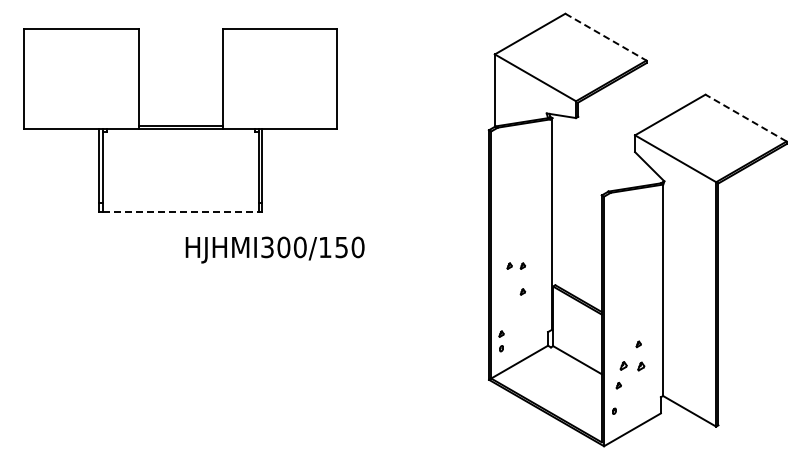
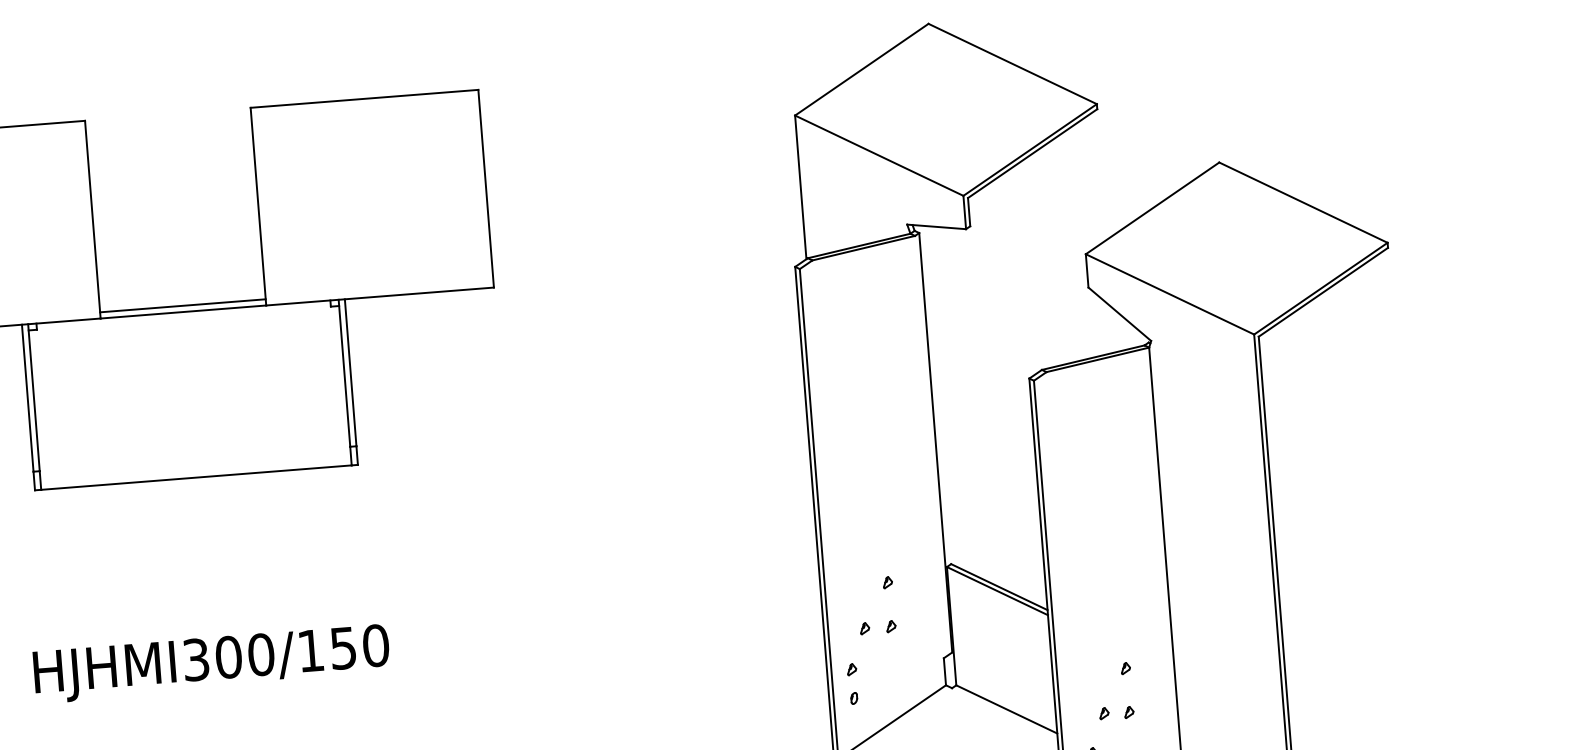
line: (605, 37) -> (1011, 64), dashed -> solid
line: (746, 118) -> (1304, 203), dashed -> solid
line: (181, 212) -> (197, 478), dashed -> solid
text: (274, 249) -> (210, 662), moved
part: (516, 265) -> (878, 626), moved
part: (632, 366) -> (1116, 713), size x0.71

